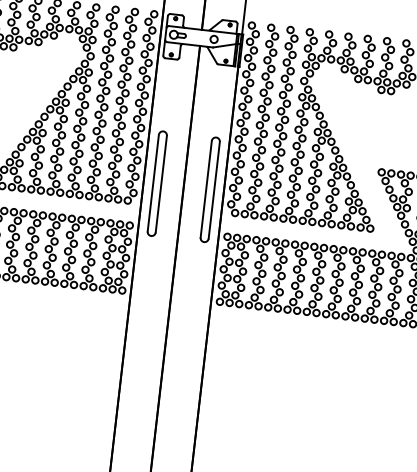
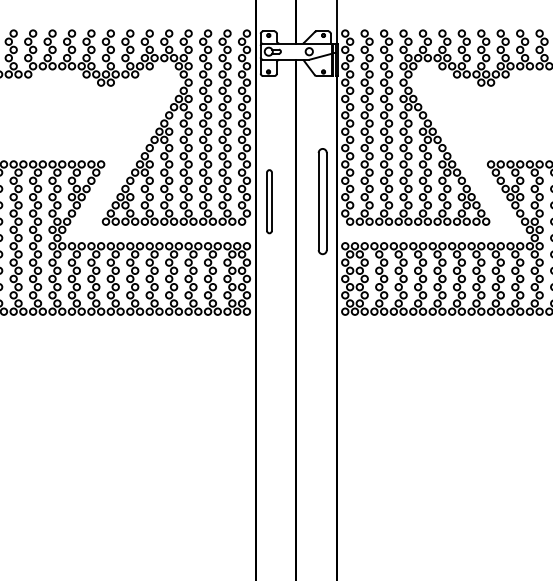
part: (157, 183) -> (269, 201), size x0.6

